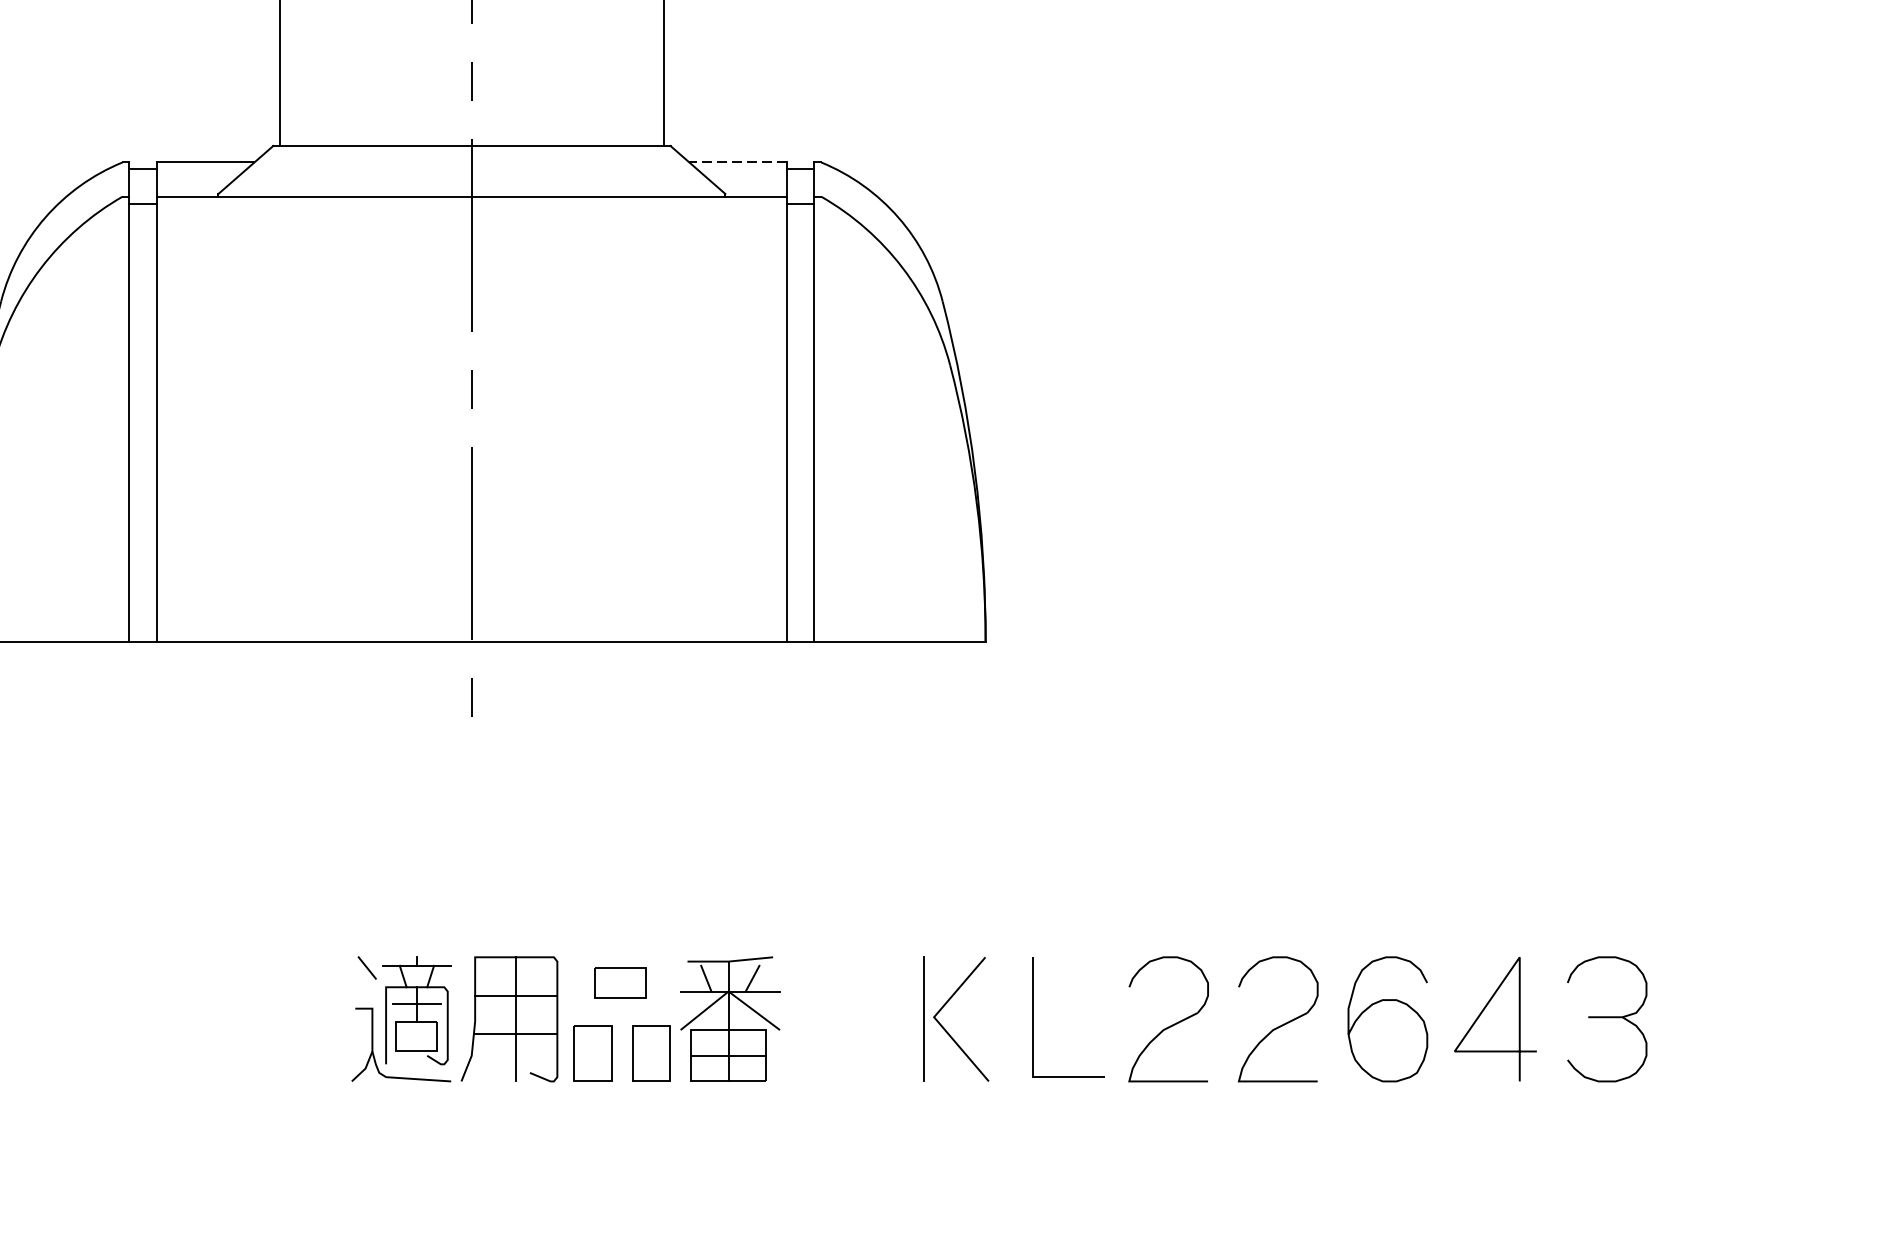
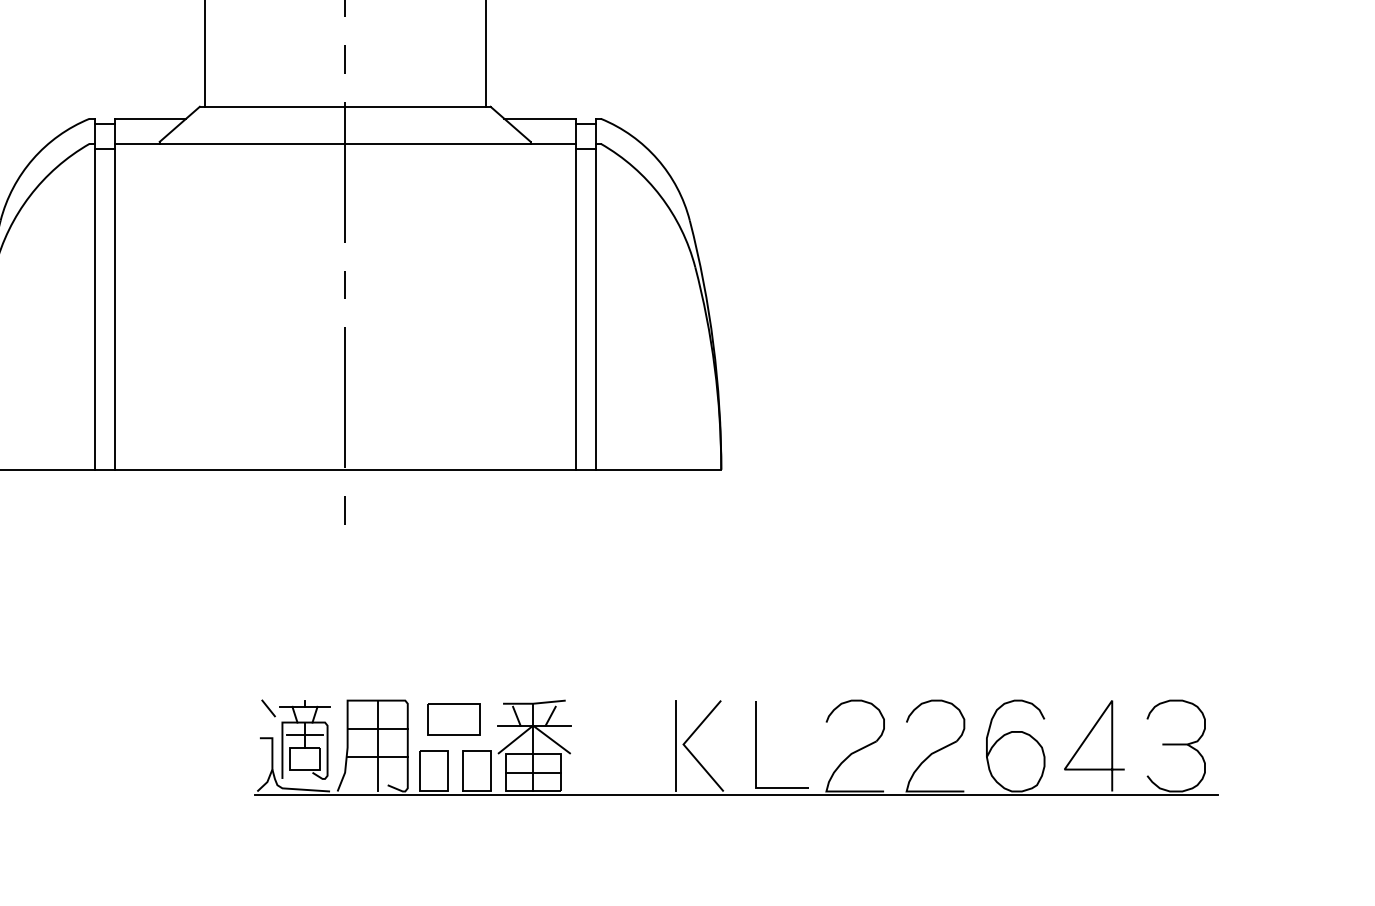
line: (738, 162) -> (540, 118), dashed -> solid
part: (619, 983) -> (453, 719), size x1.43
line: (1005, 1085) -> (735, 794), added

